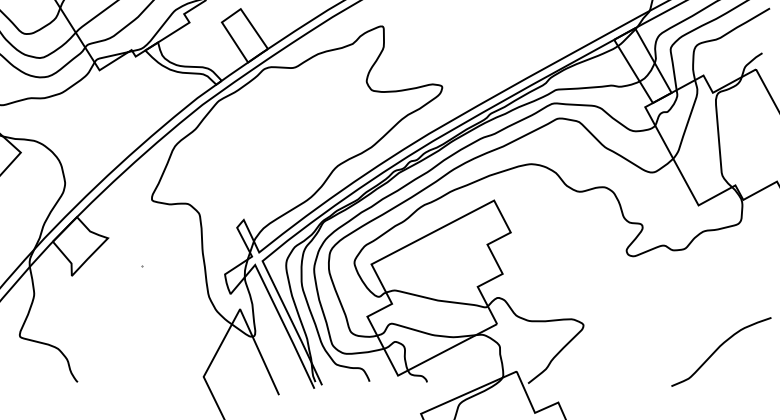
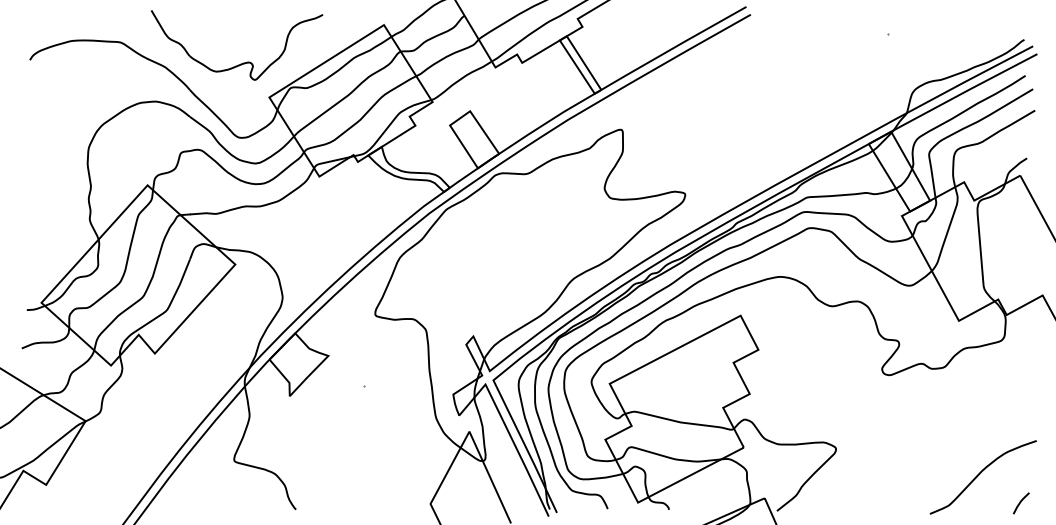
line: (757, 375) -> (1021, 502), added

